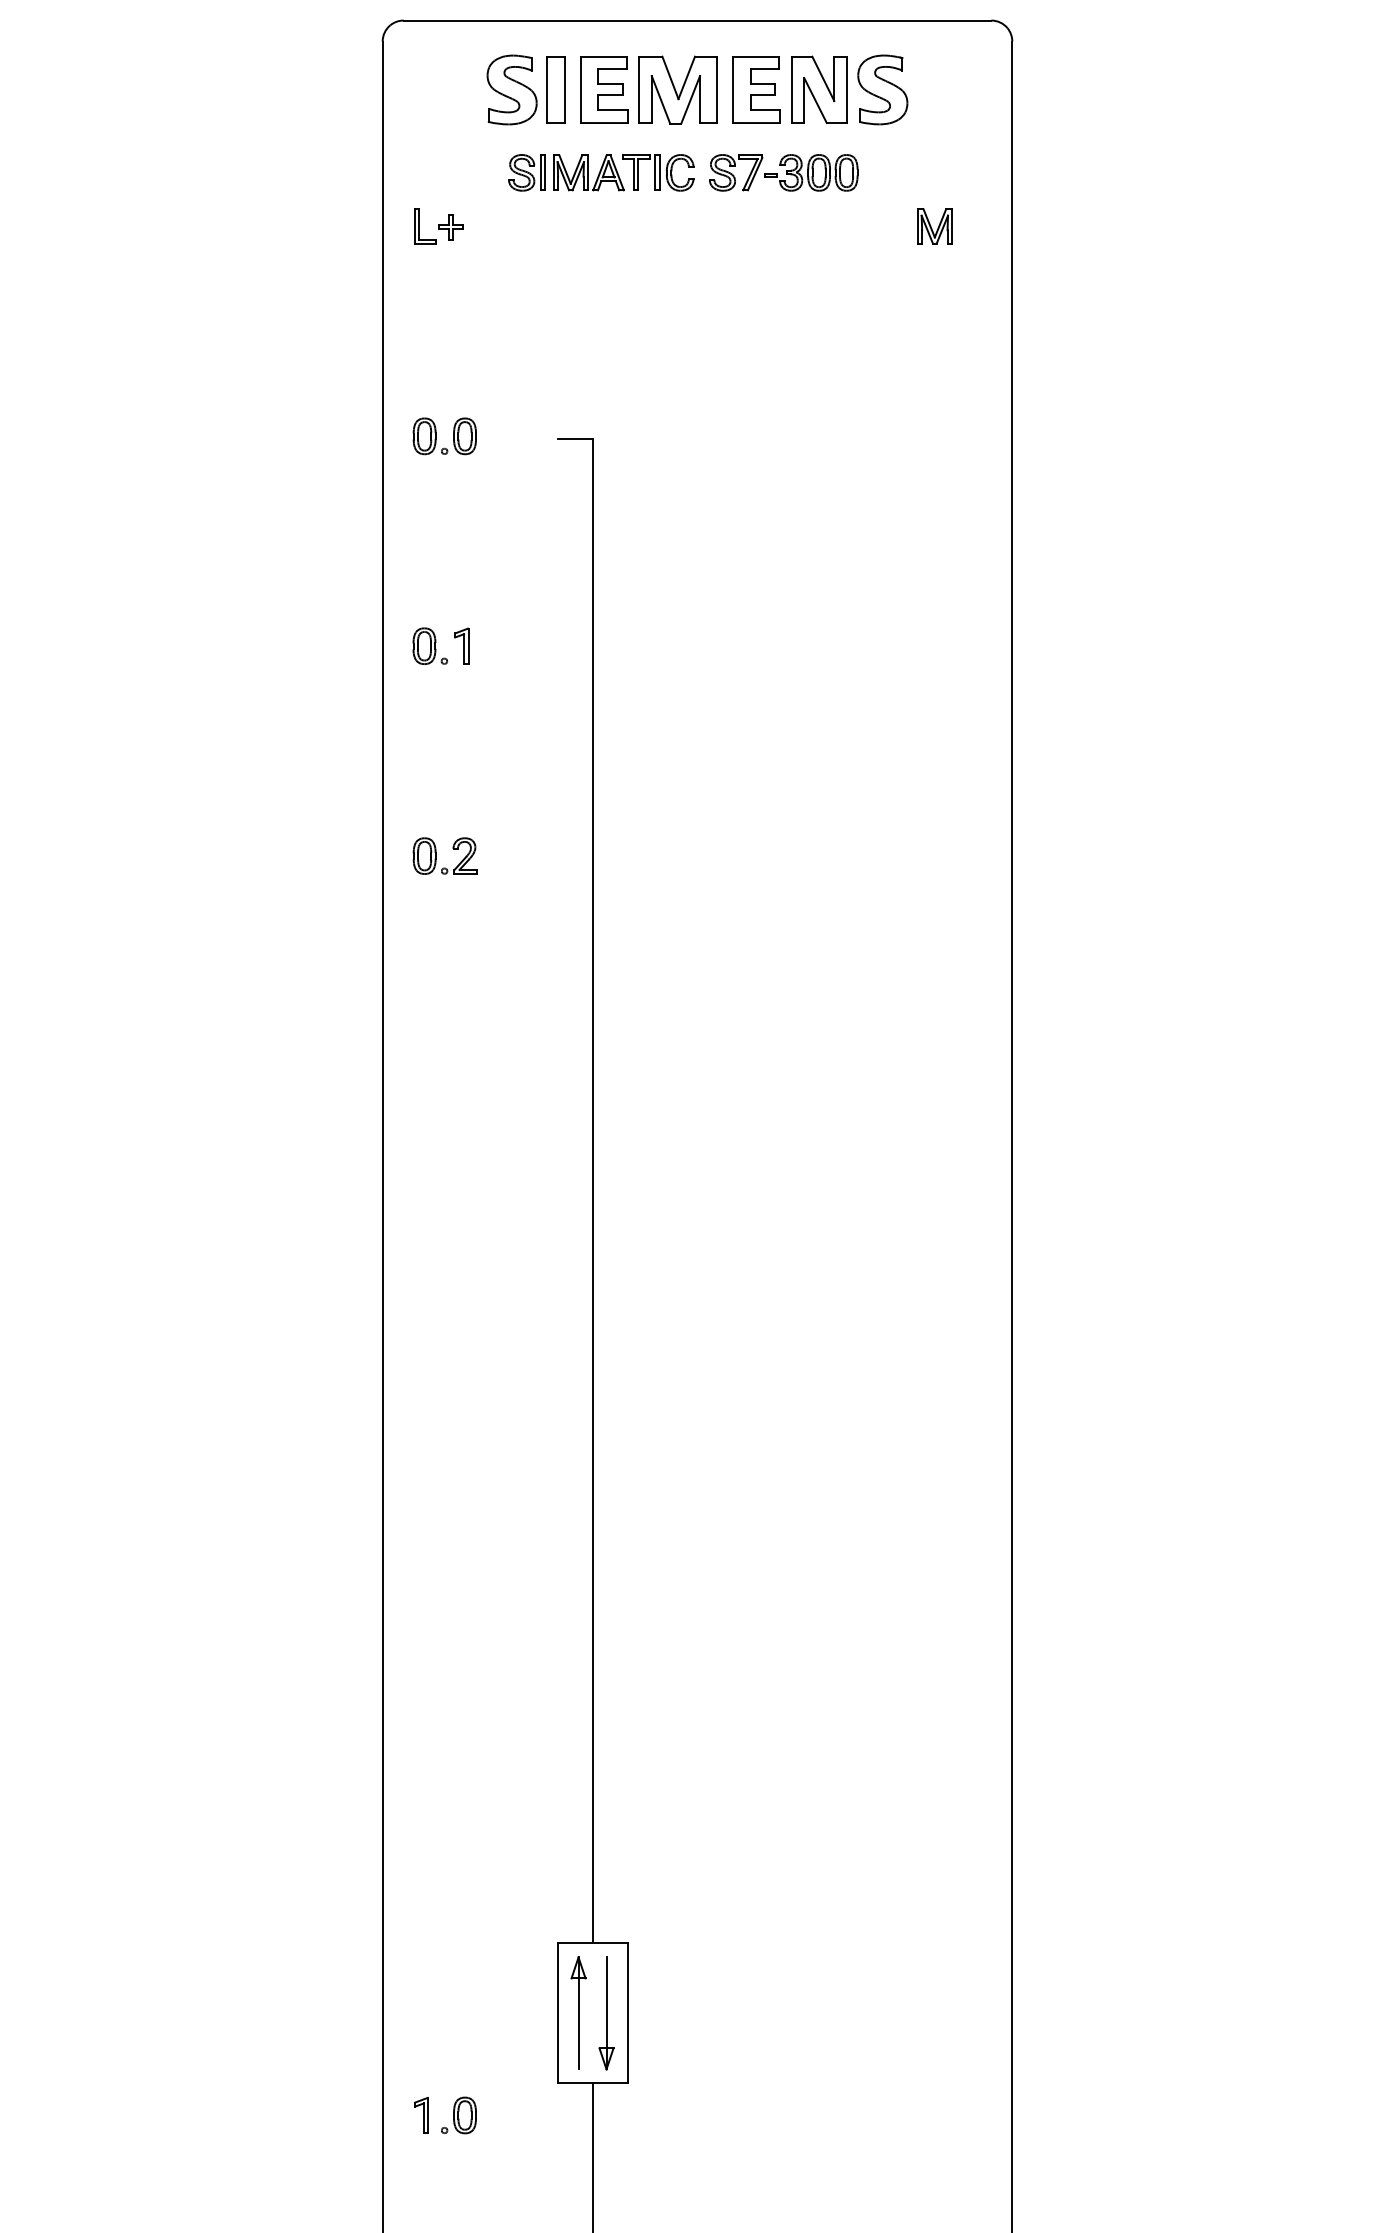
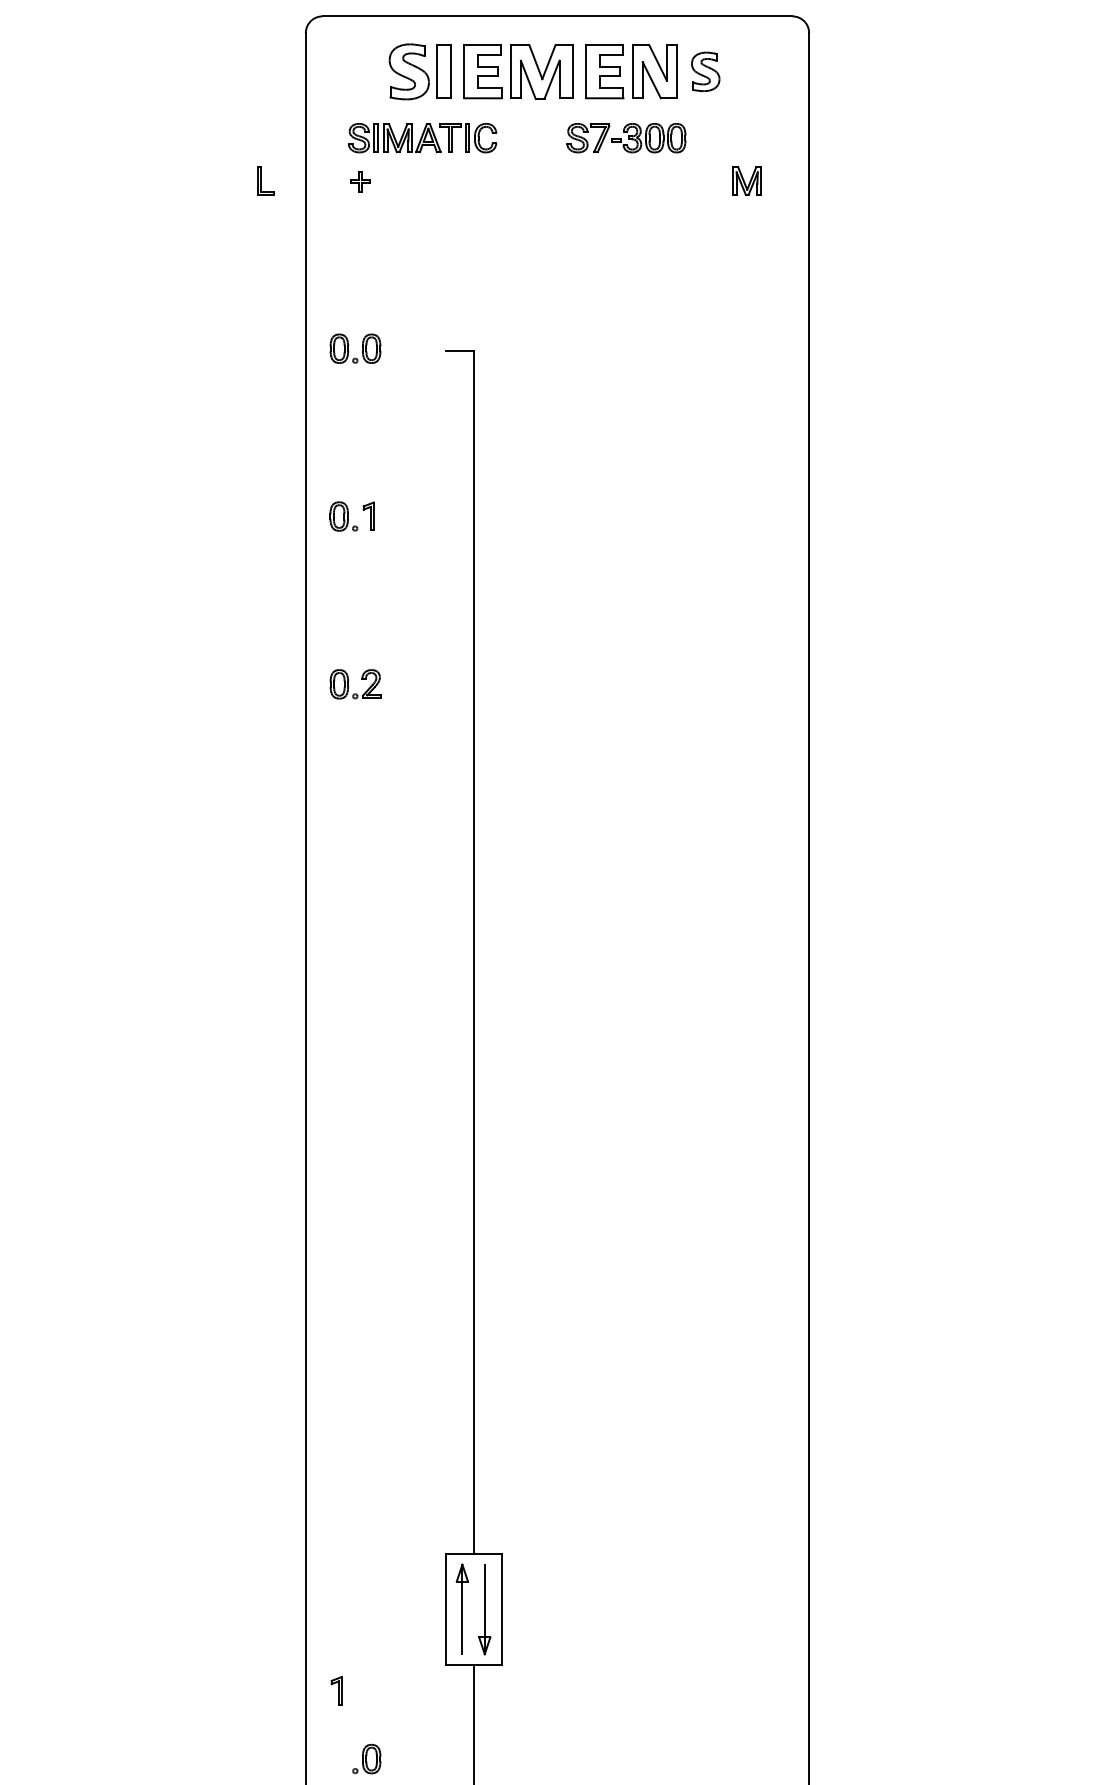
part: (882, 89) -> (705, 71), size x0.7
part: (601, 173) -> (422, 138), moved
part: (424, 225) -> (265, 180), moved
part: (458, 2114) -> (366, 1758), moved

